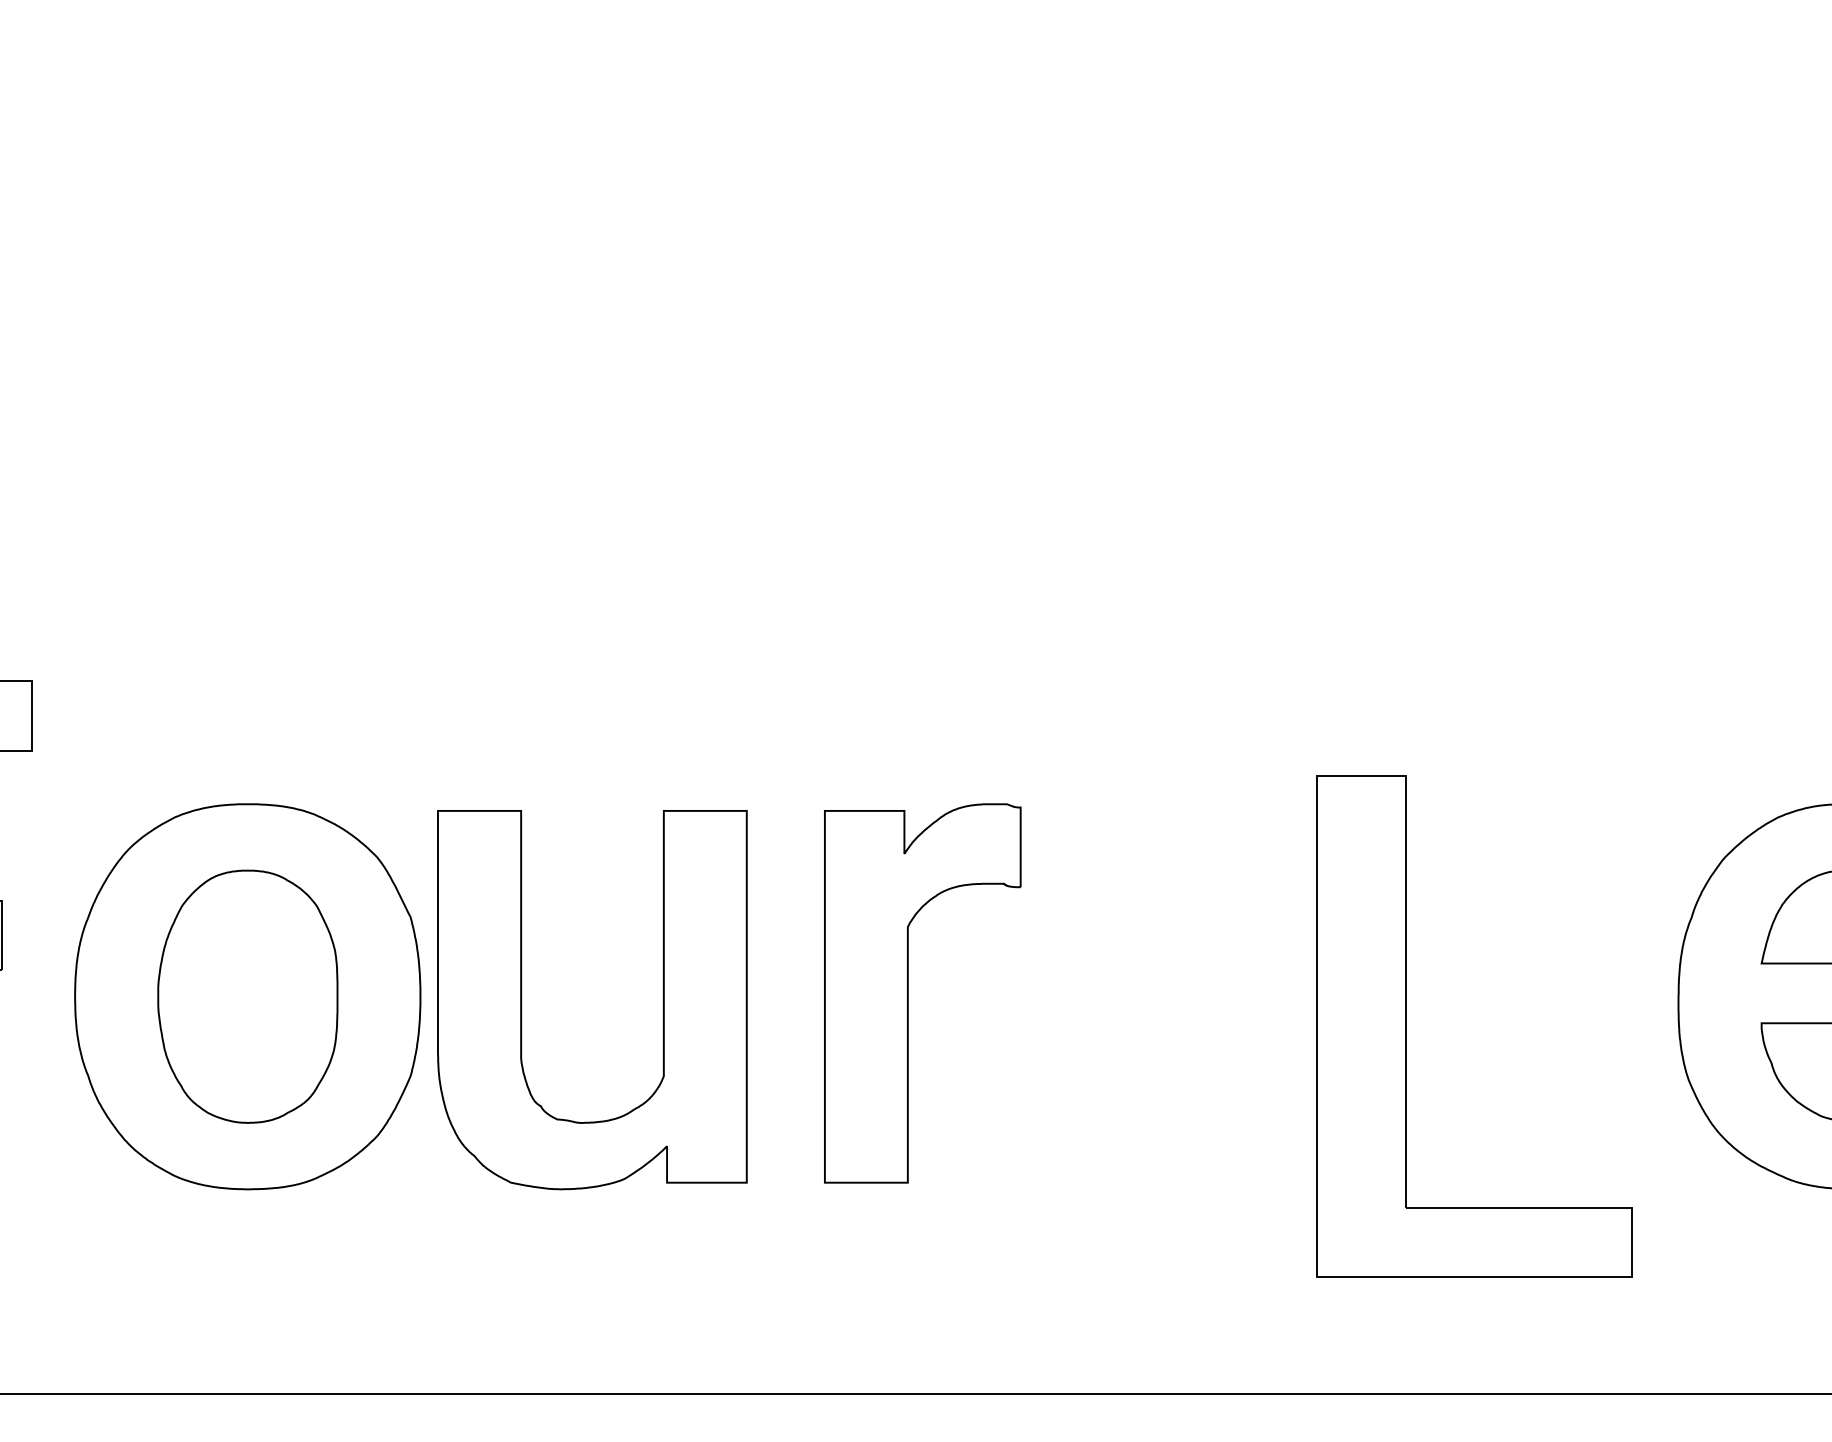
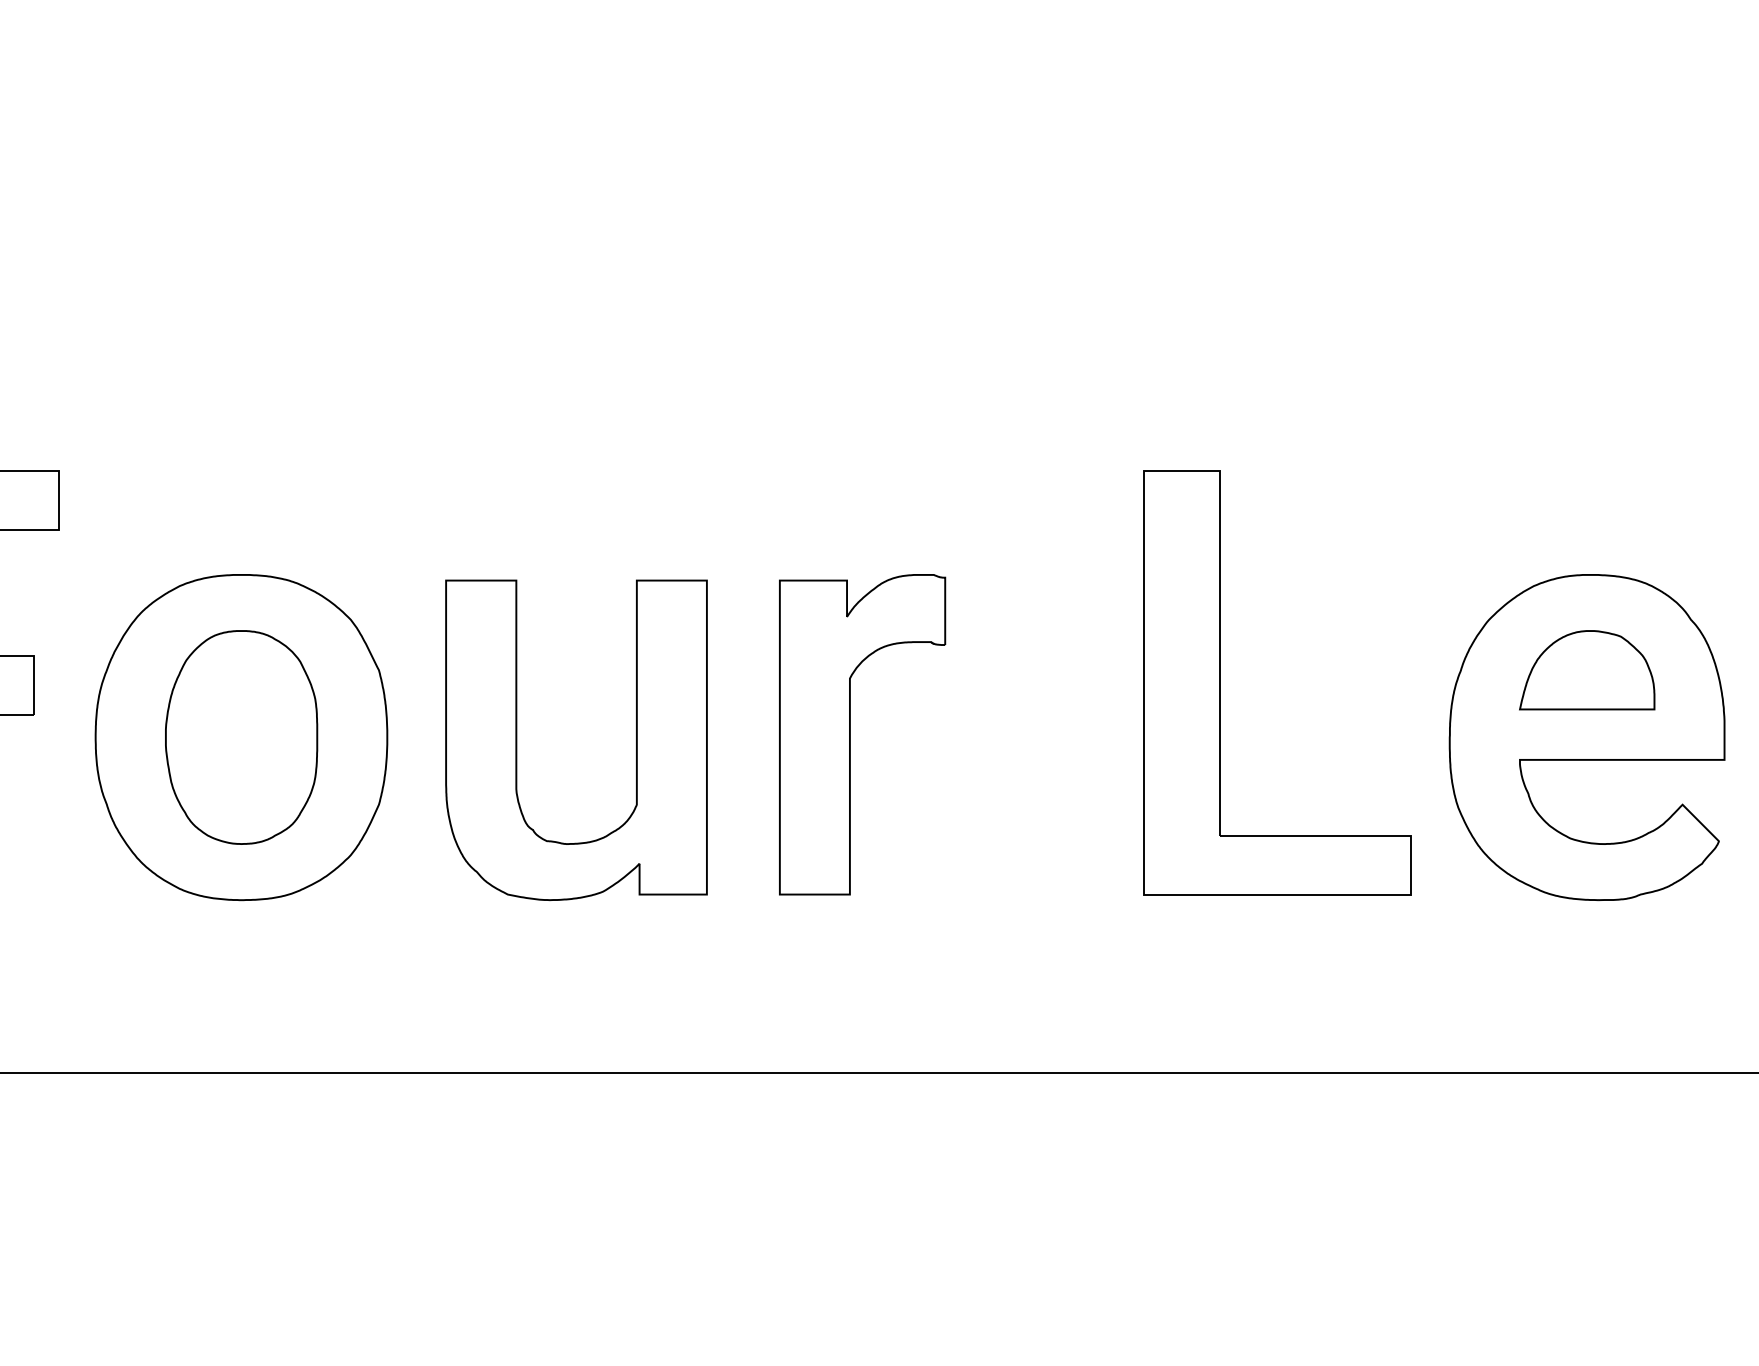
part: (908, 993) -> (850, 734), moved
part: (522, 999) -> (517, 739), moved
part: (1407, 1026) -> (1220, 682), moved

